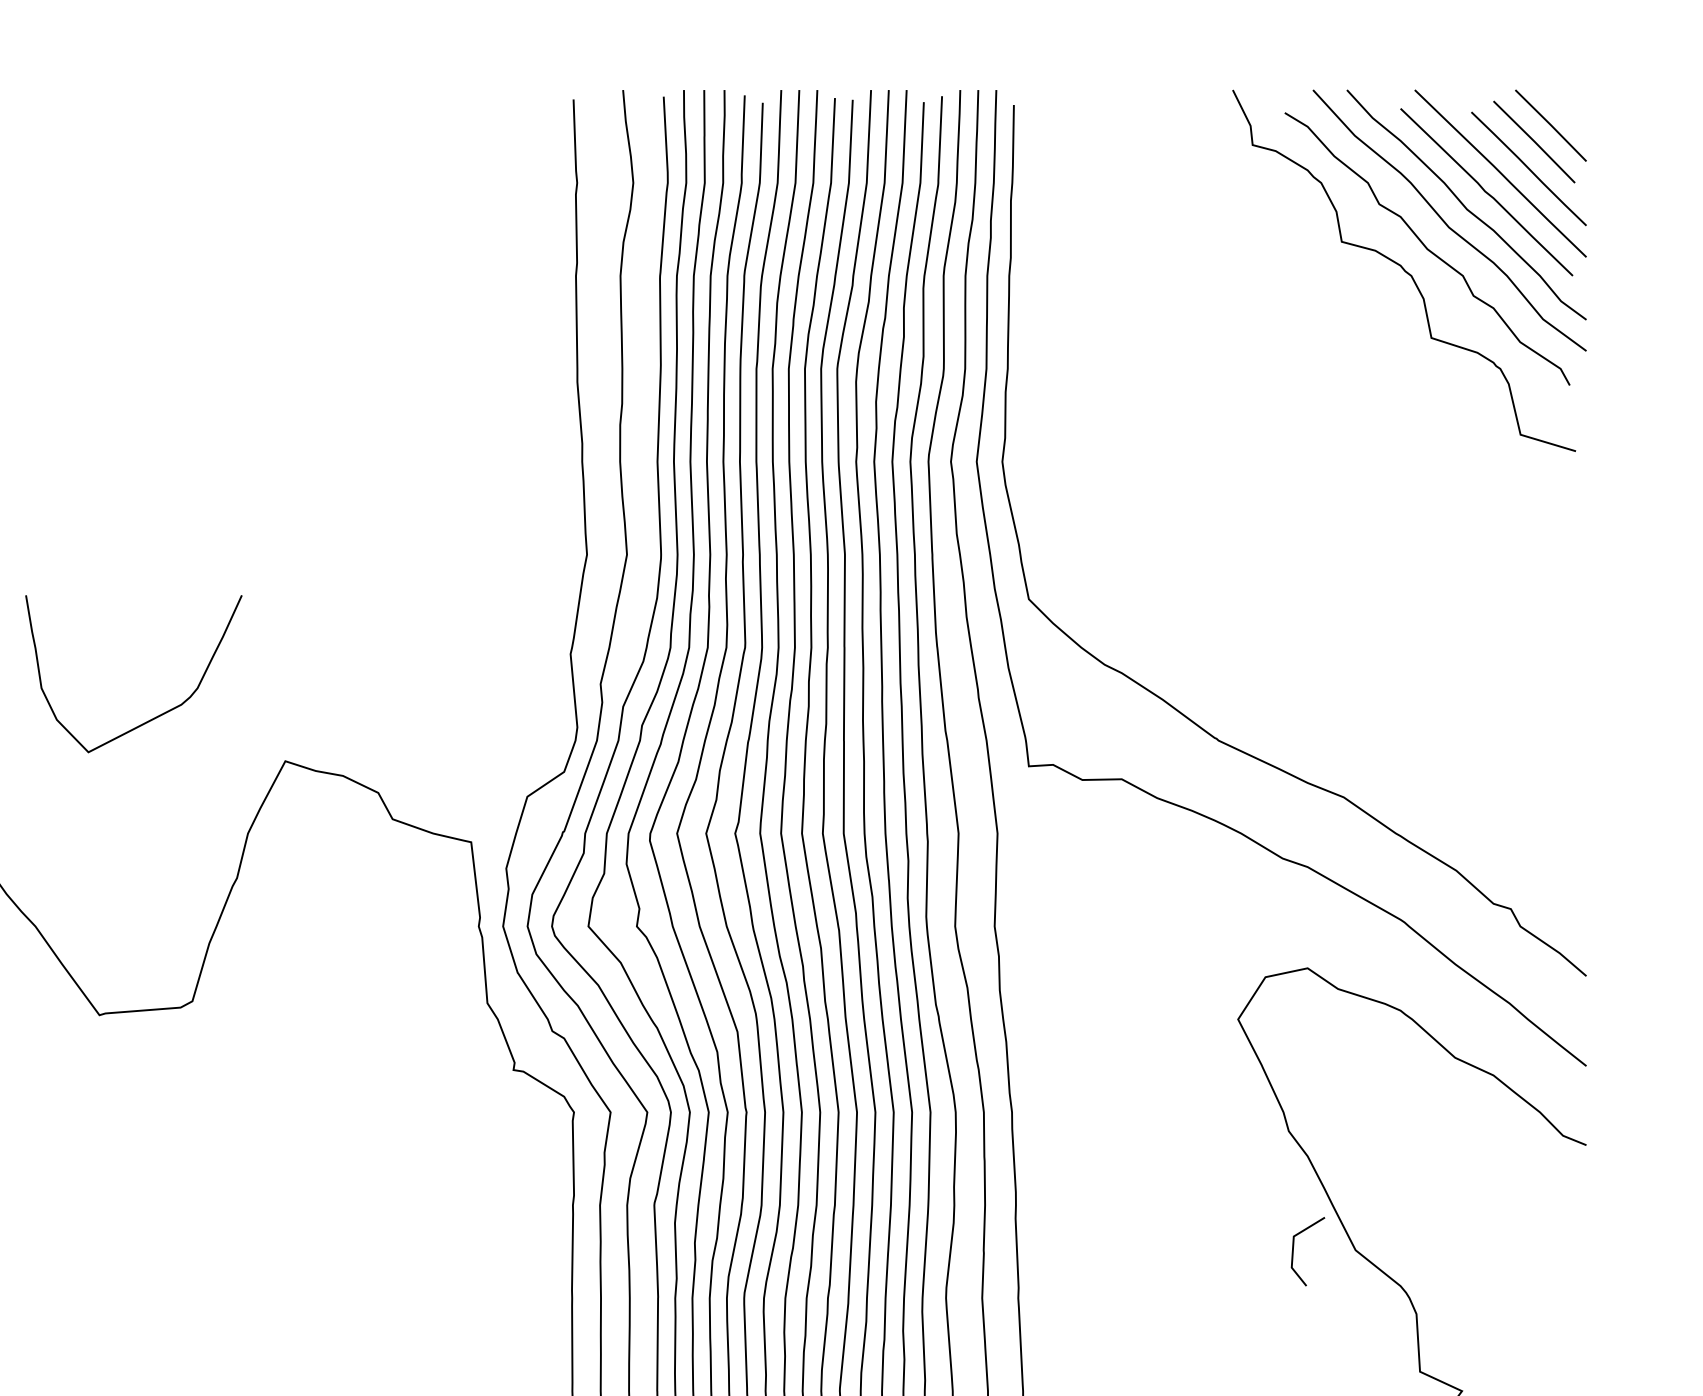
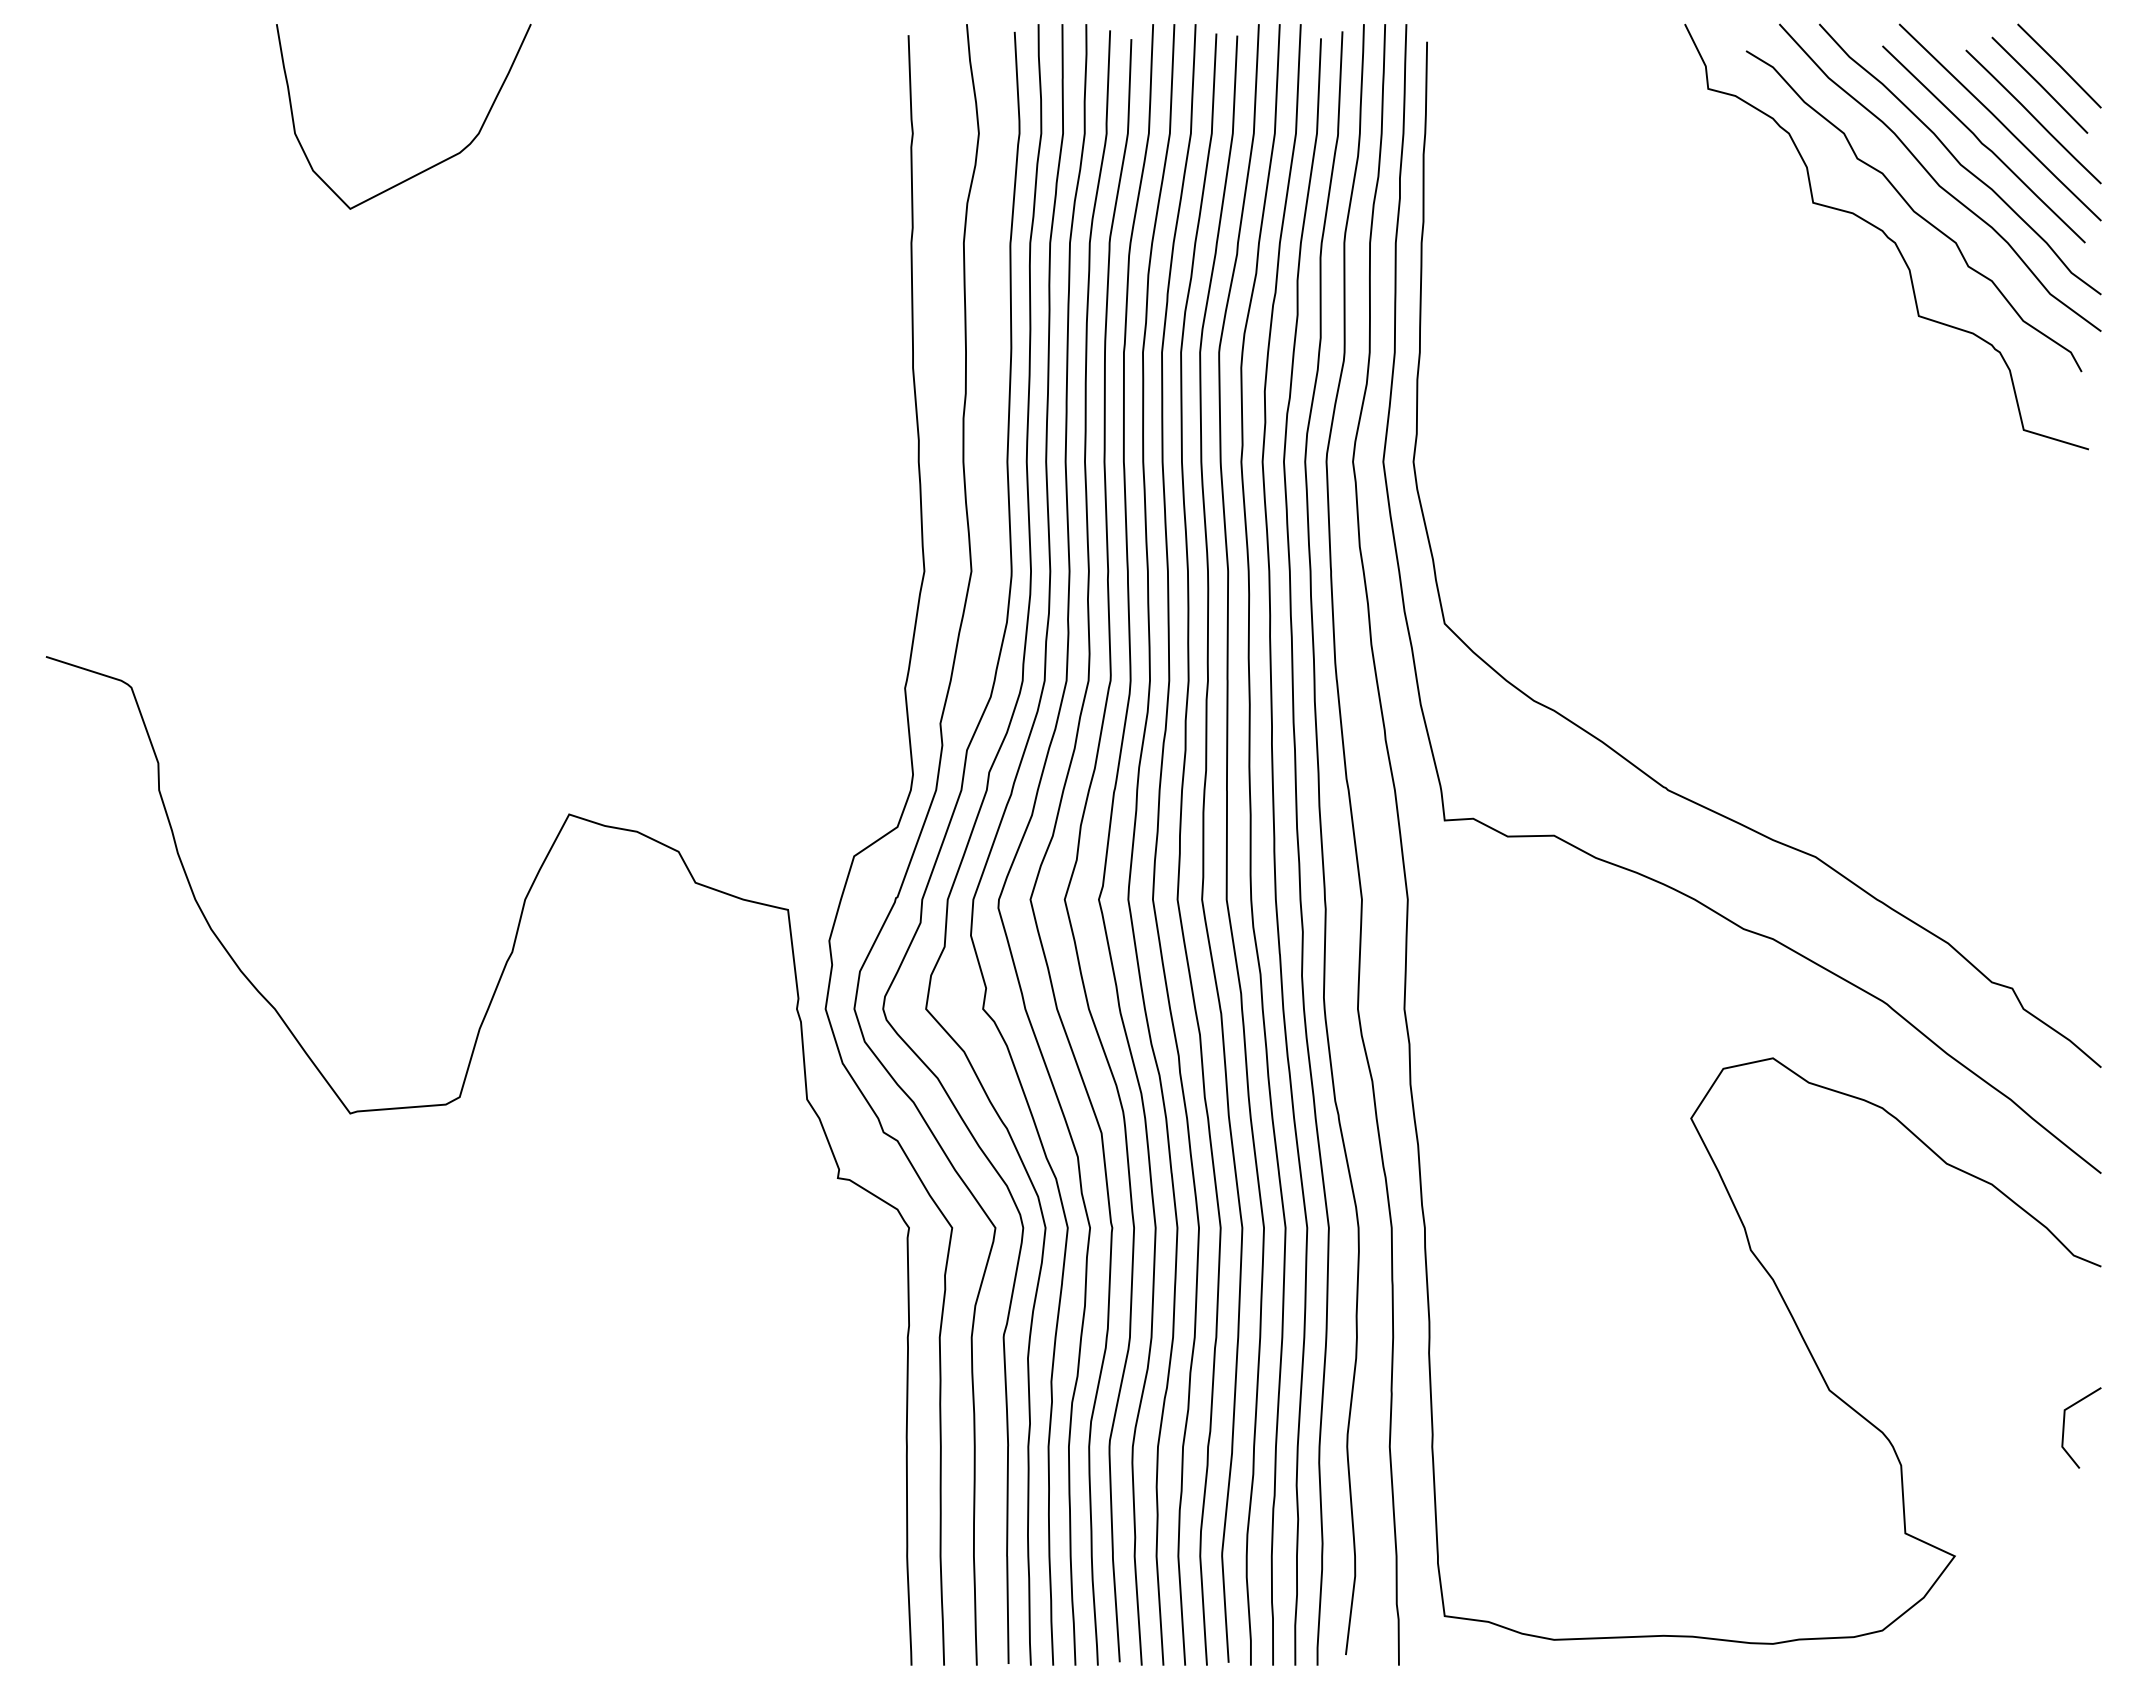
curve: (154, 717) -> (428, 167), moved
line: (1293, 1251) -> (2064, 1427), moved

